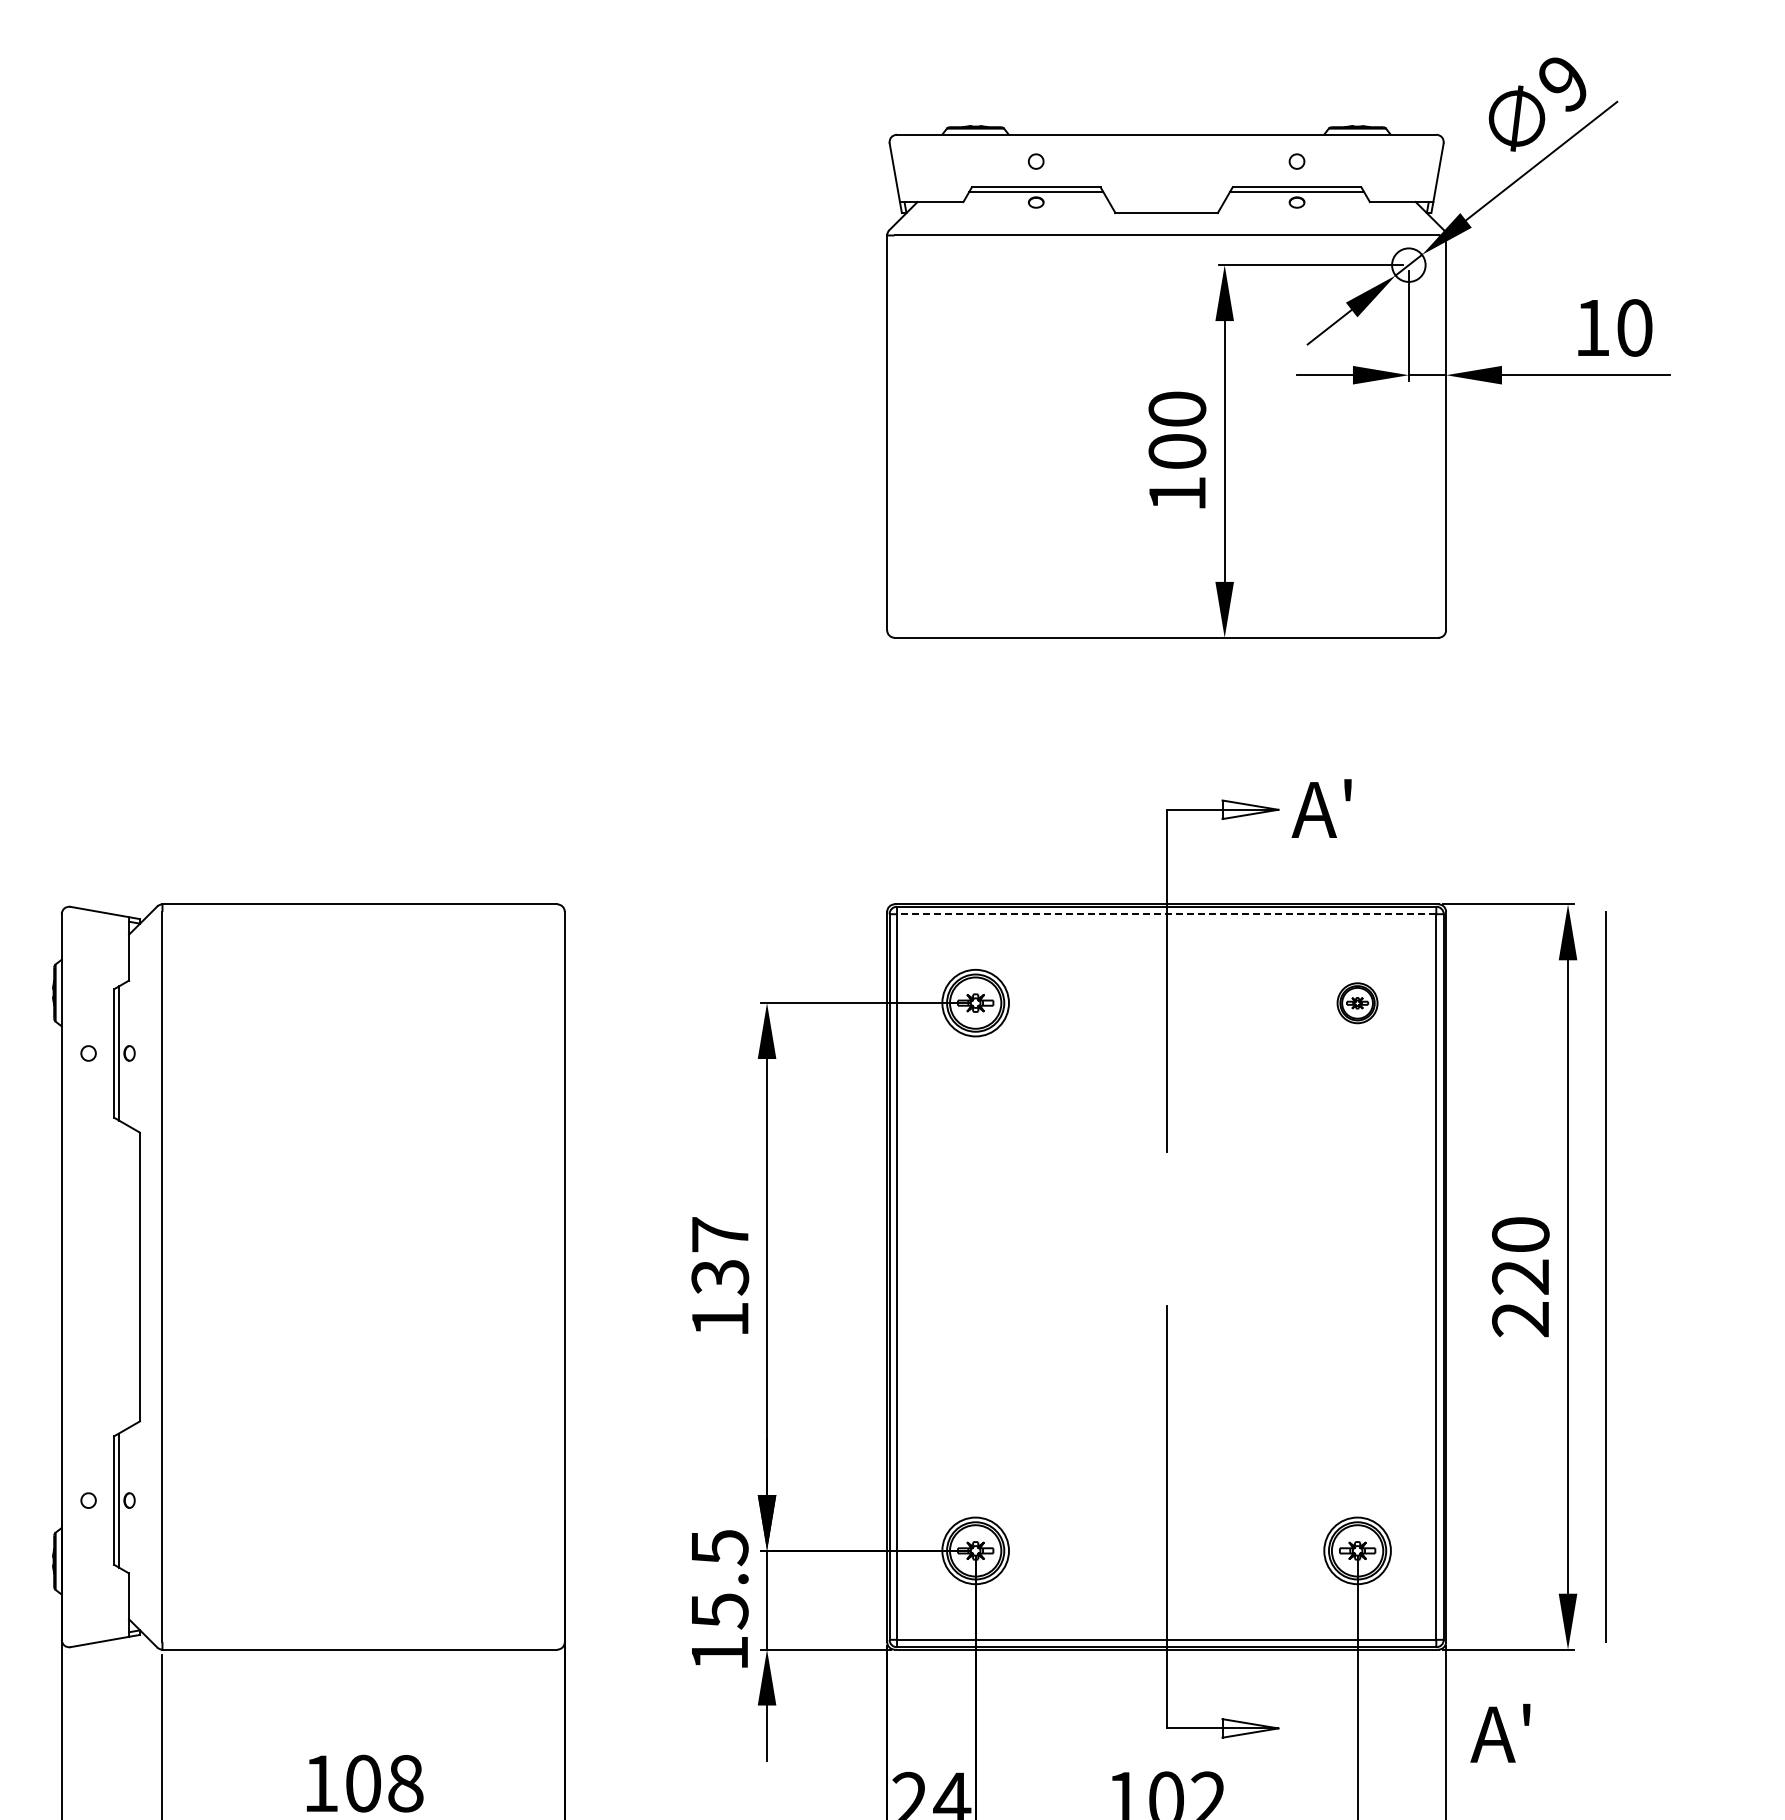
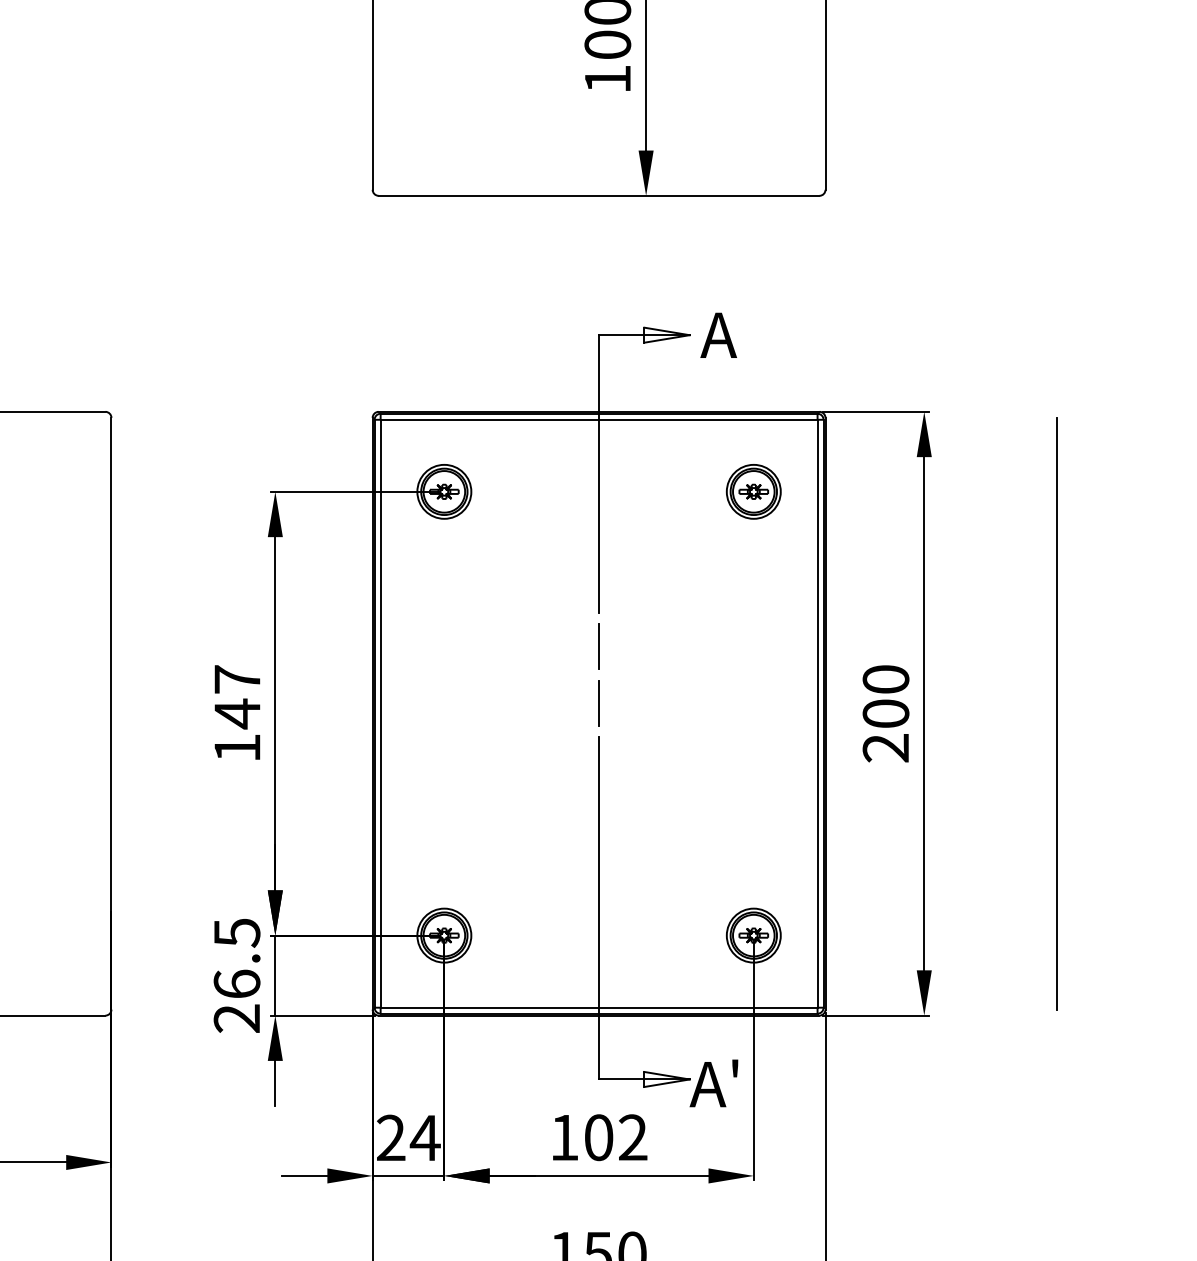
text: (1347, 790) -> (745, 319), A' -> A
line: (1166, 914) -> (598, 420), dashed -> solid
part: (1357, 1003) -> (753, 492), size x1.67
line: (1166, 1194) -> (598, 646), added
line: (1166, 1263) -> (598, 702), added
text: (1520, 1276) -> (885, 713), 220 -> 200
line: (1605, 1276) -> (1056, 713), moved
text: (720, 1277) -> (237, 714), 137 -> 147
text: (719, 1631) -> (236, 1000), 15.5 -> 26.5
text: (1500, 1733) -> (714, 1083), moved

